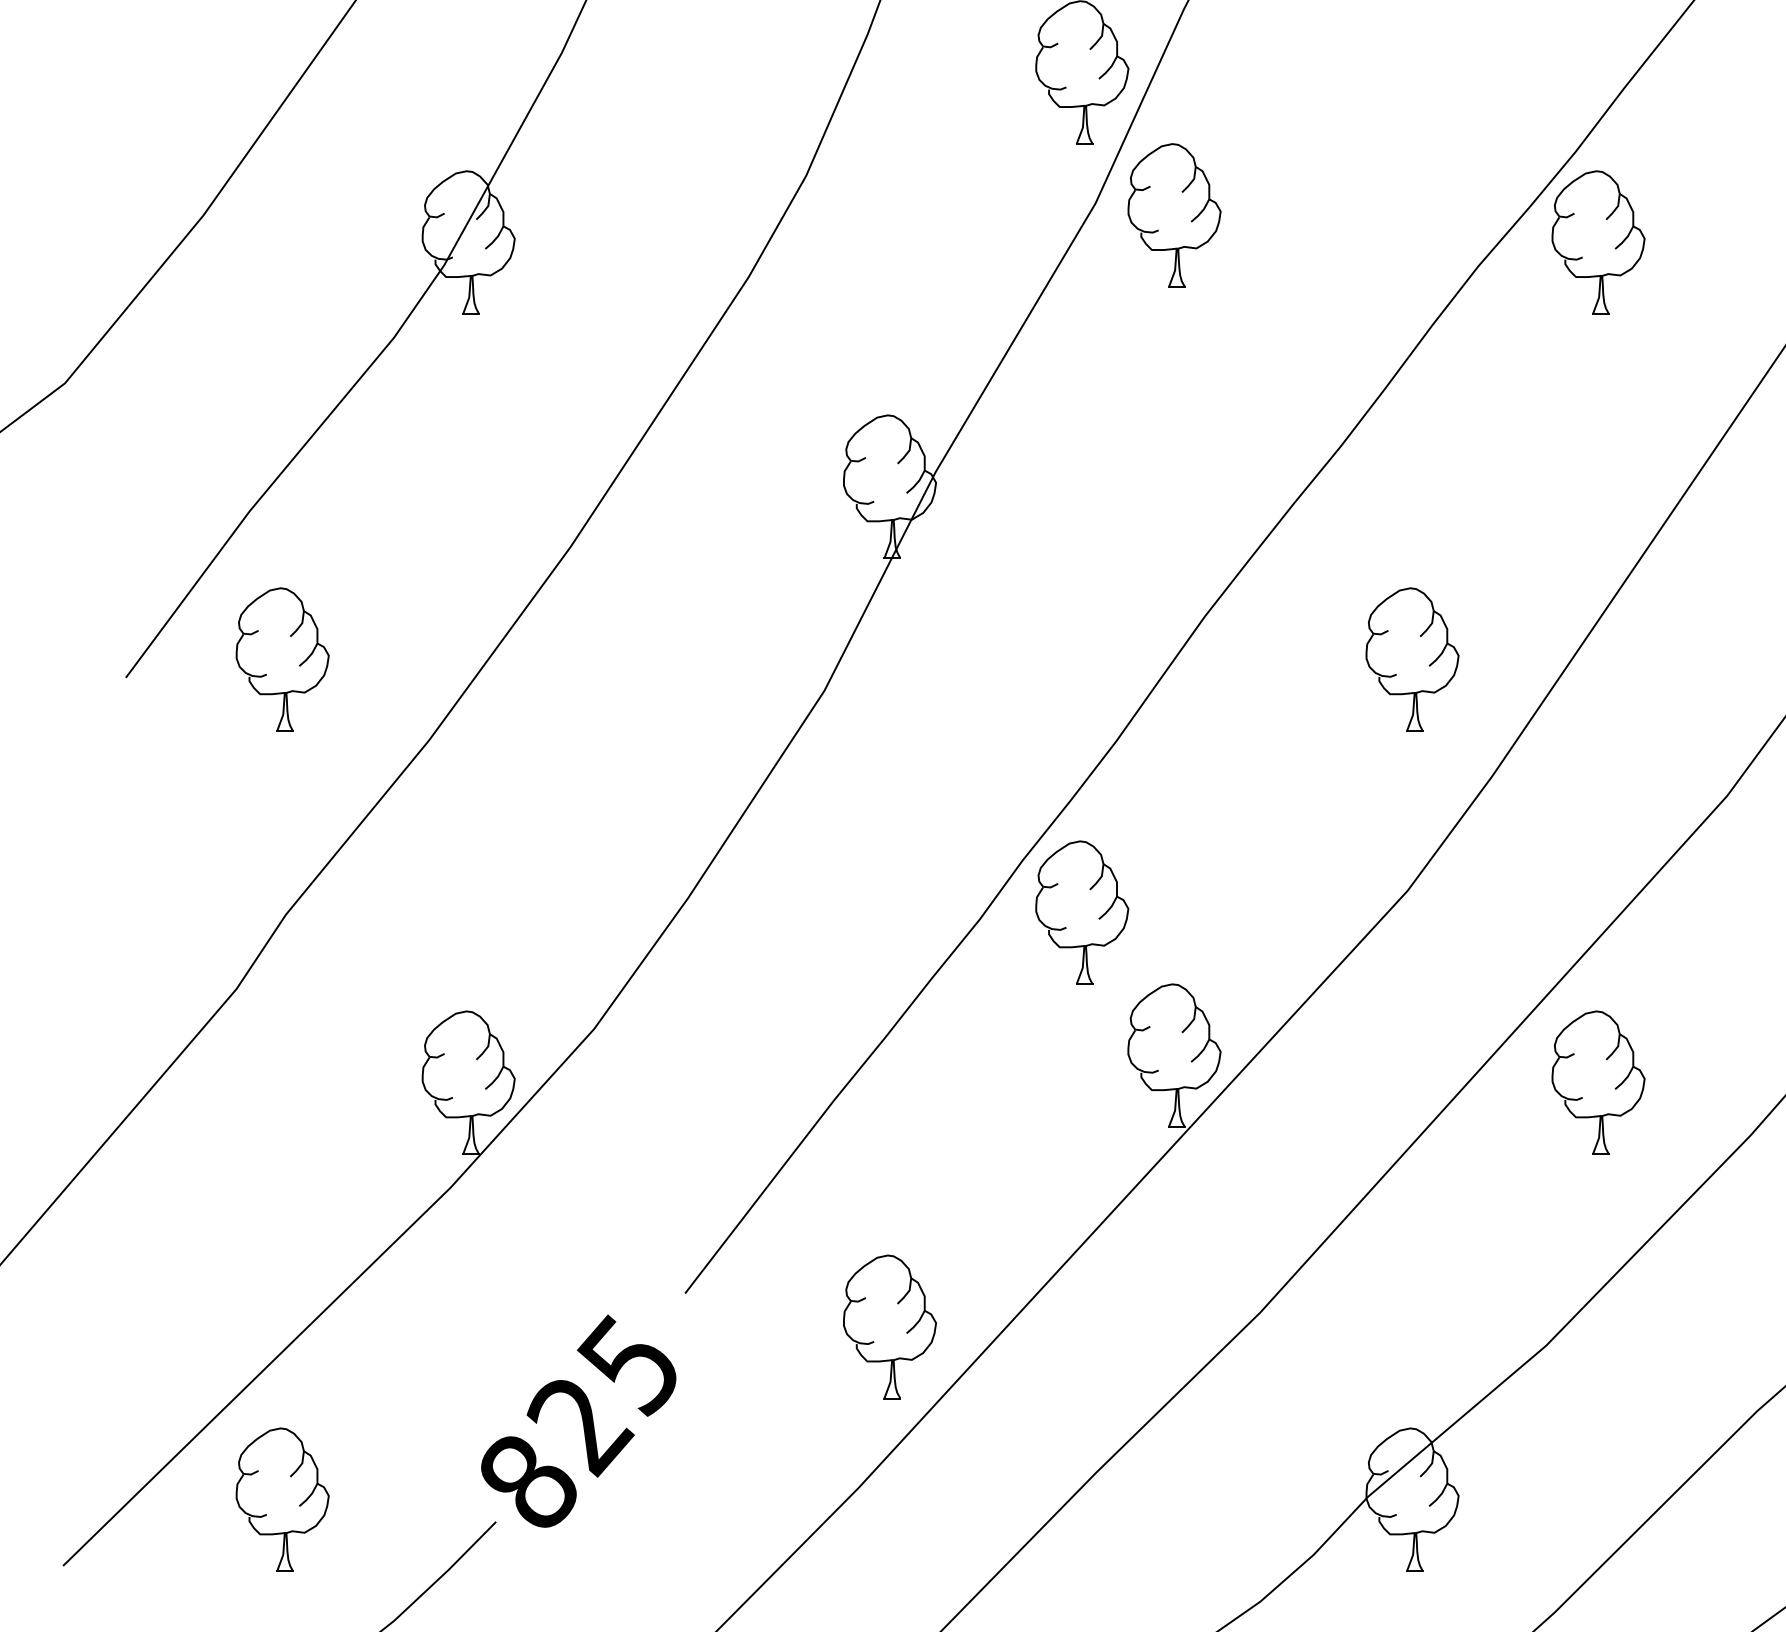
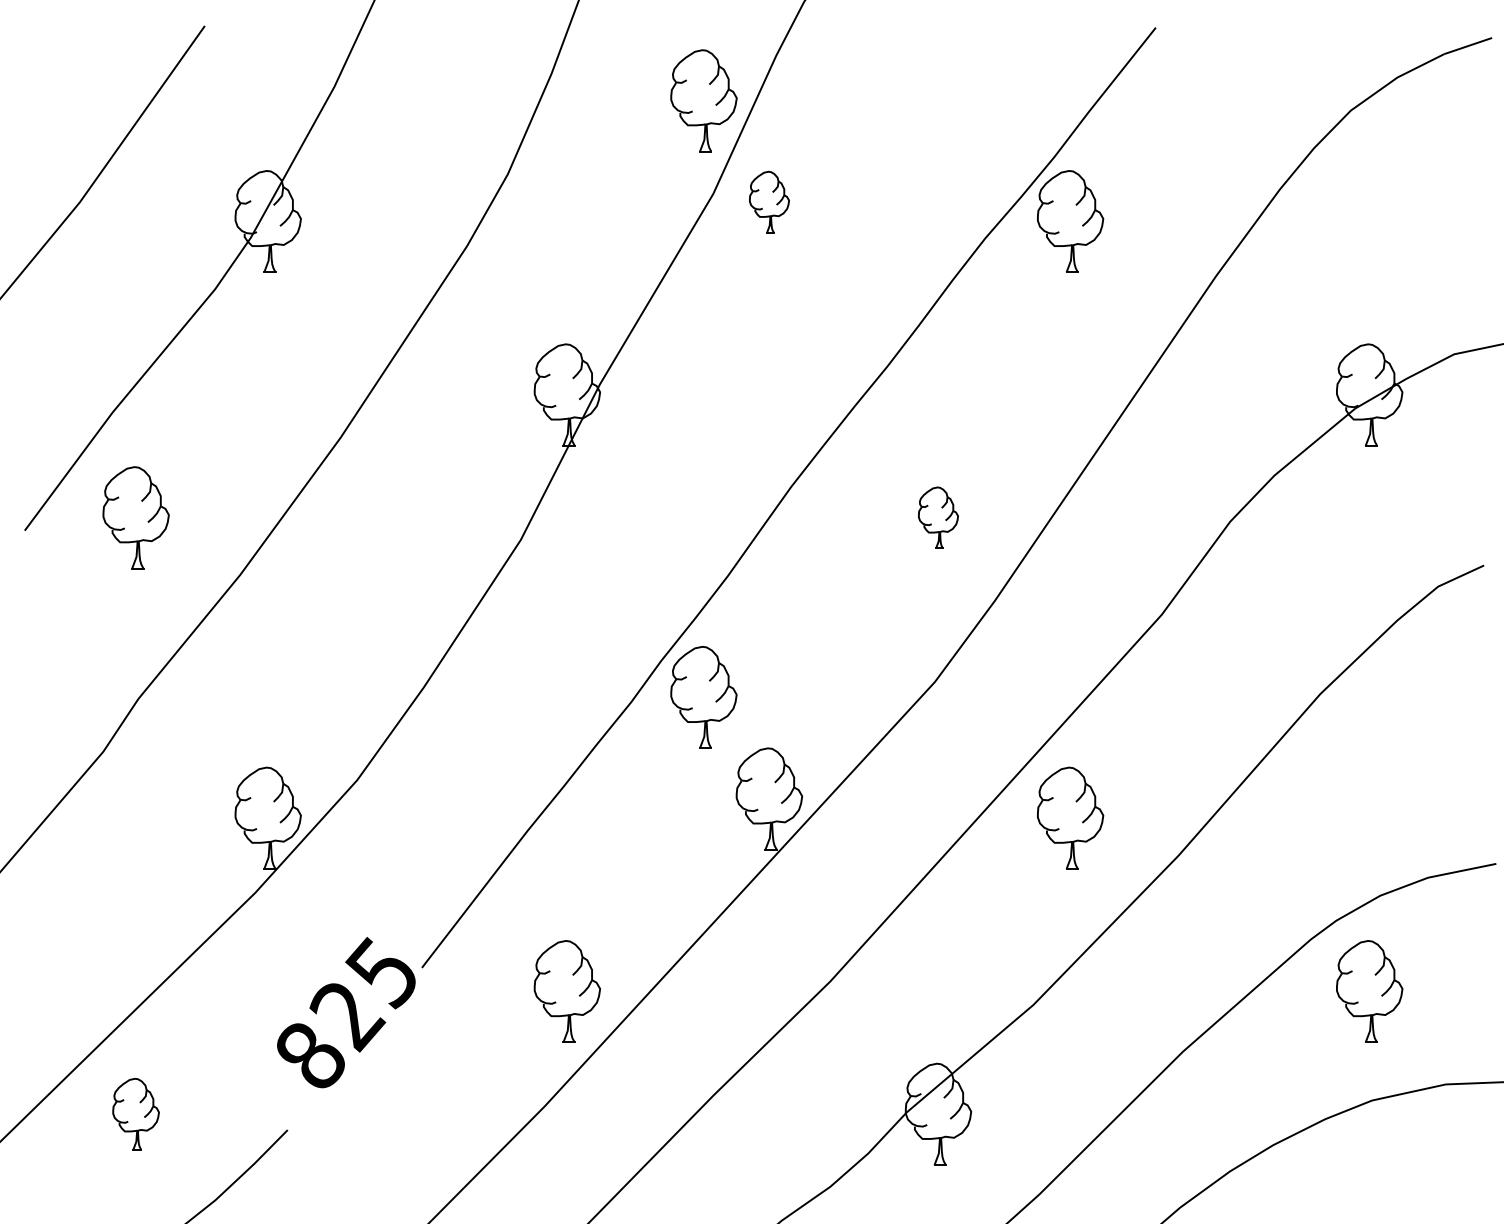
part: (1174, 214) -> (769, 201), size x0.6
part: (1412, 659) -> (938, 517), size x0.6
text: (578, 1421) -> (346, 1012), moved
part: (281, 1498) -> (135, 1113), size x0.7

